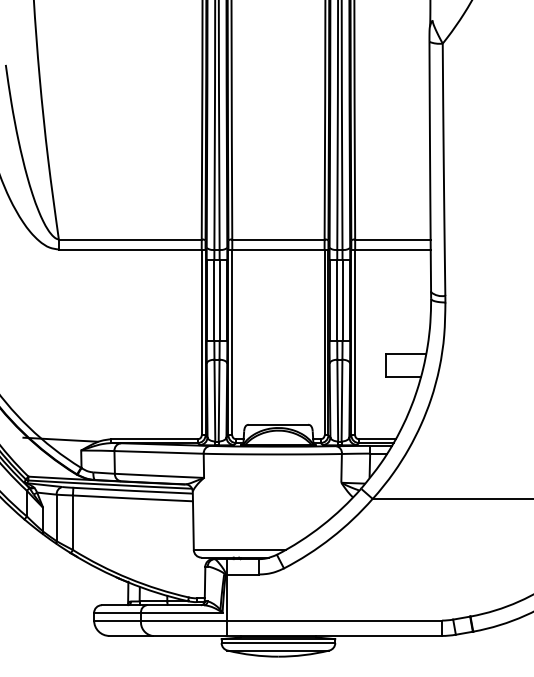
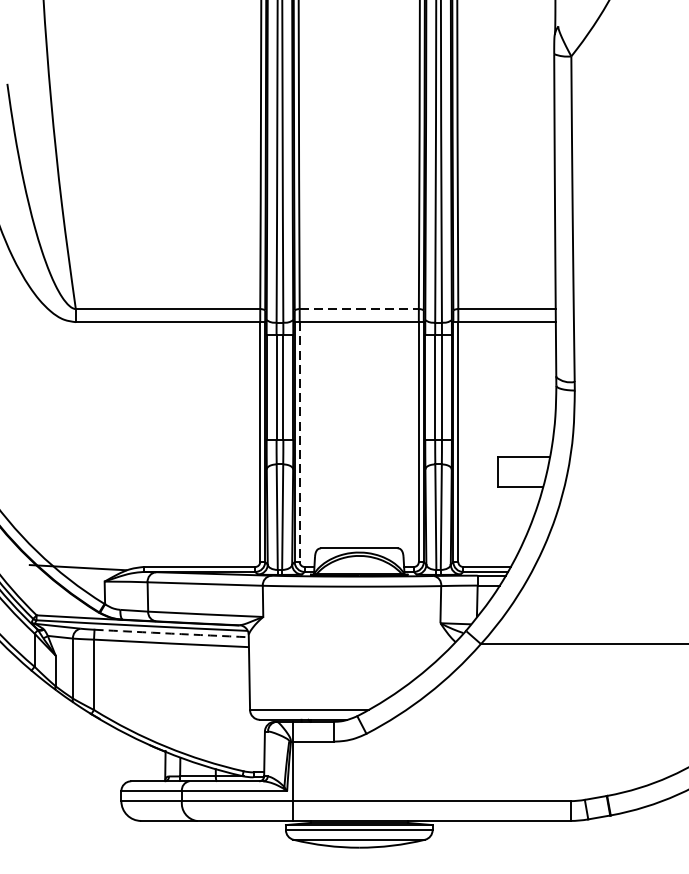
line: (278, 239) -> (359, 309), solid -> dashed
line: (232, 342) -> (299, 442), solid -> dashed
arc: (133, 490) -> (172, 633), solid -> dashed

